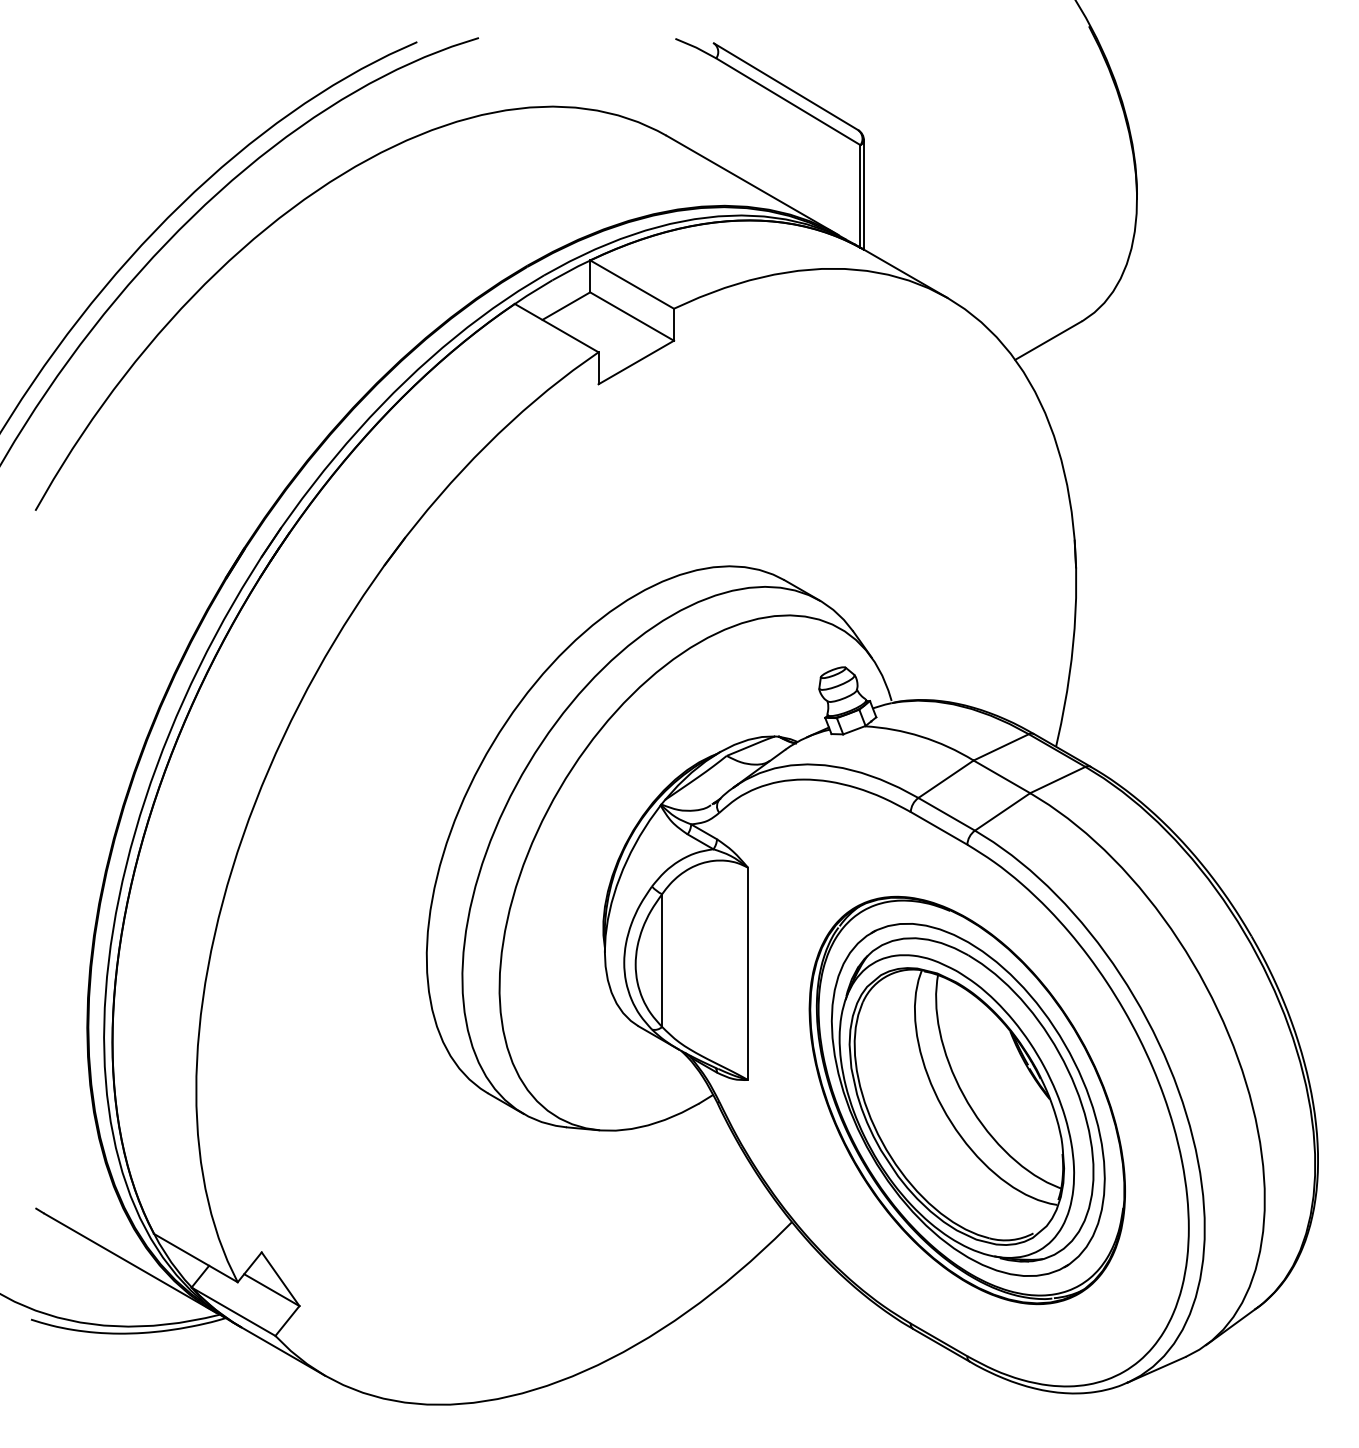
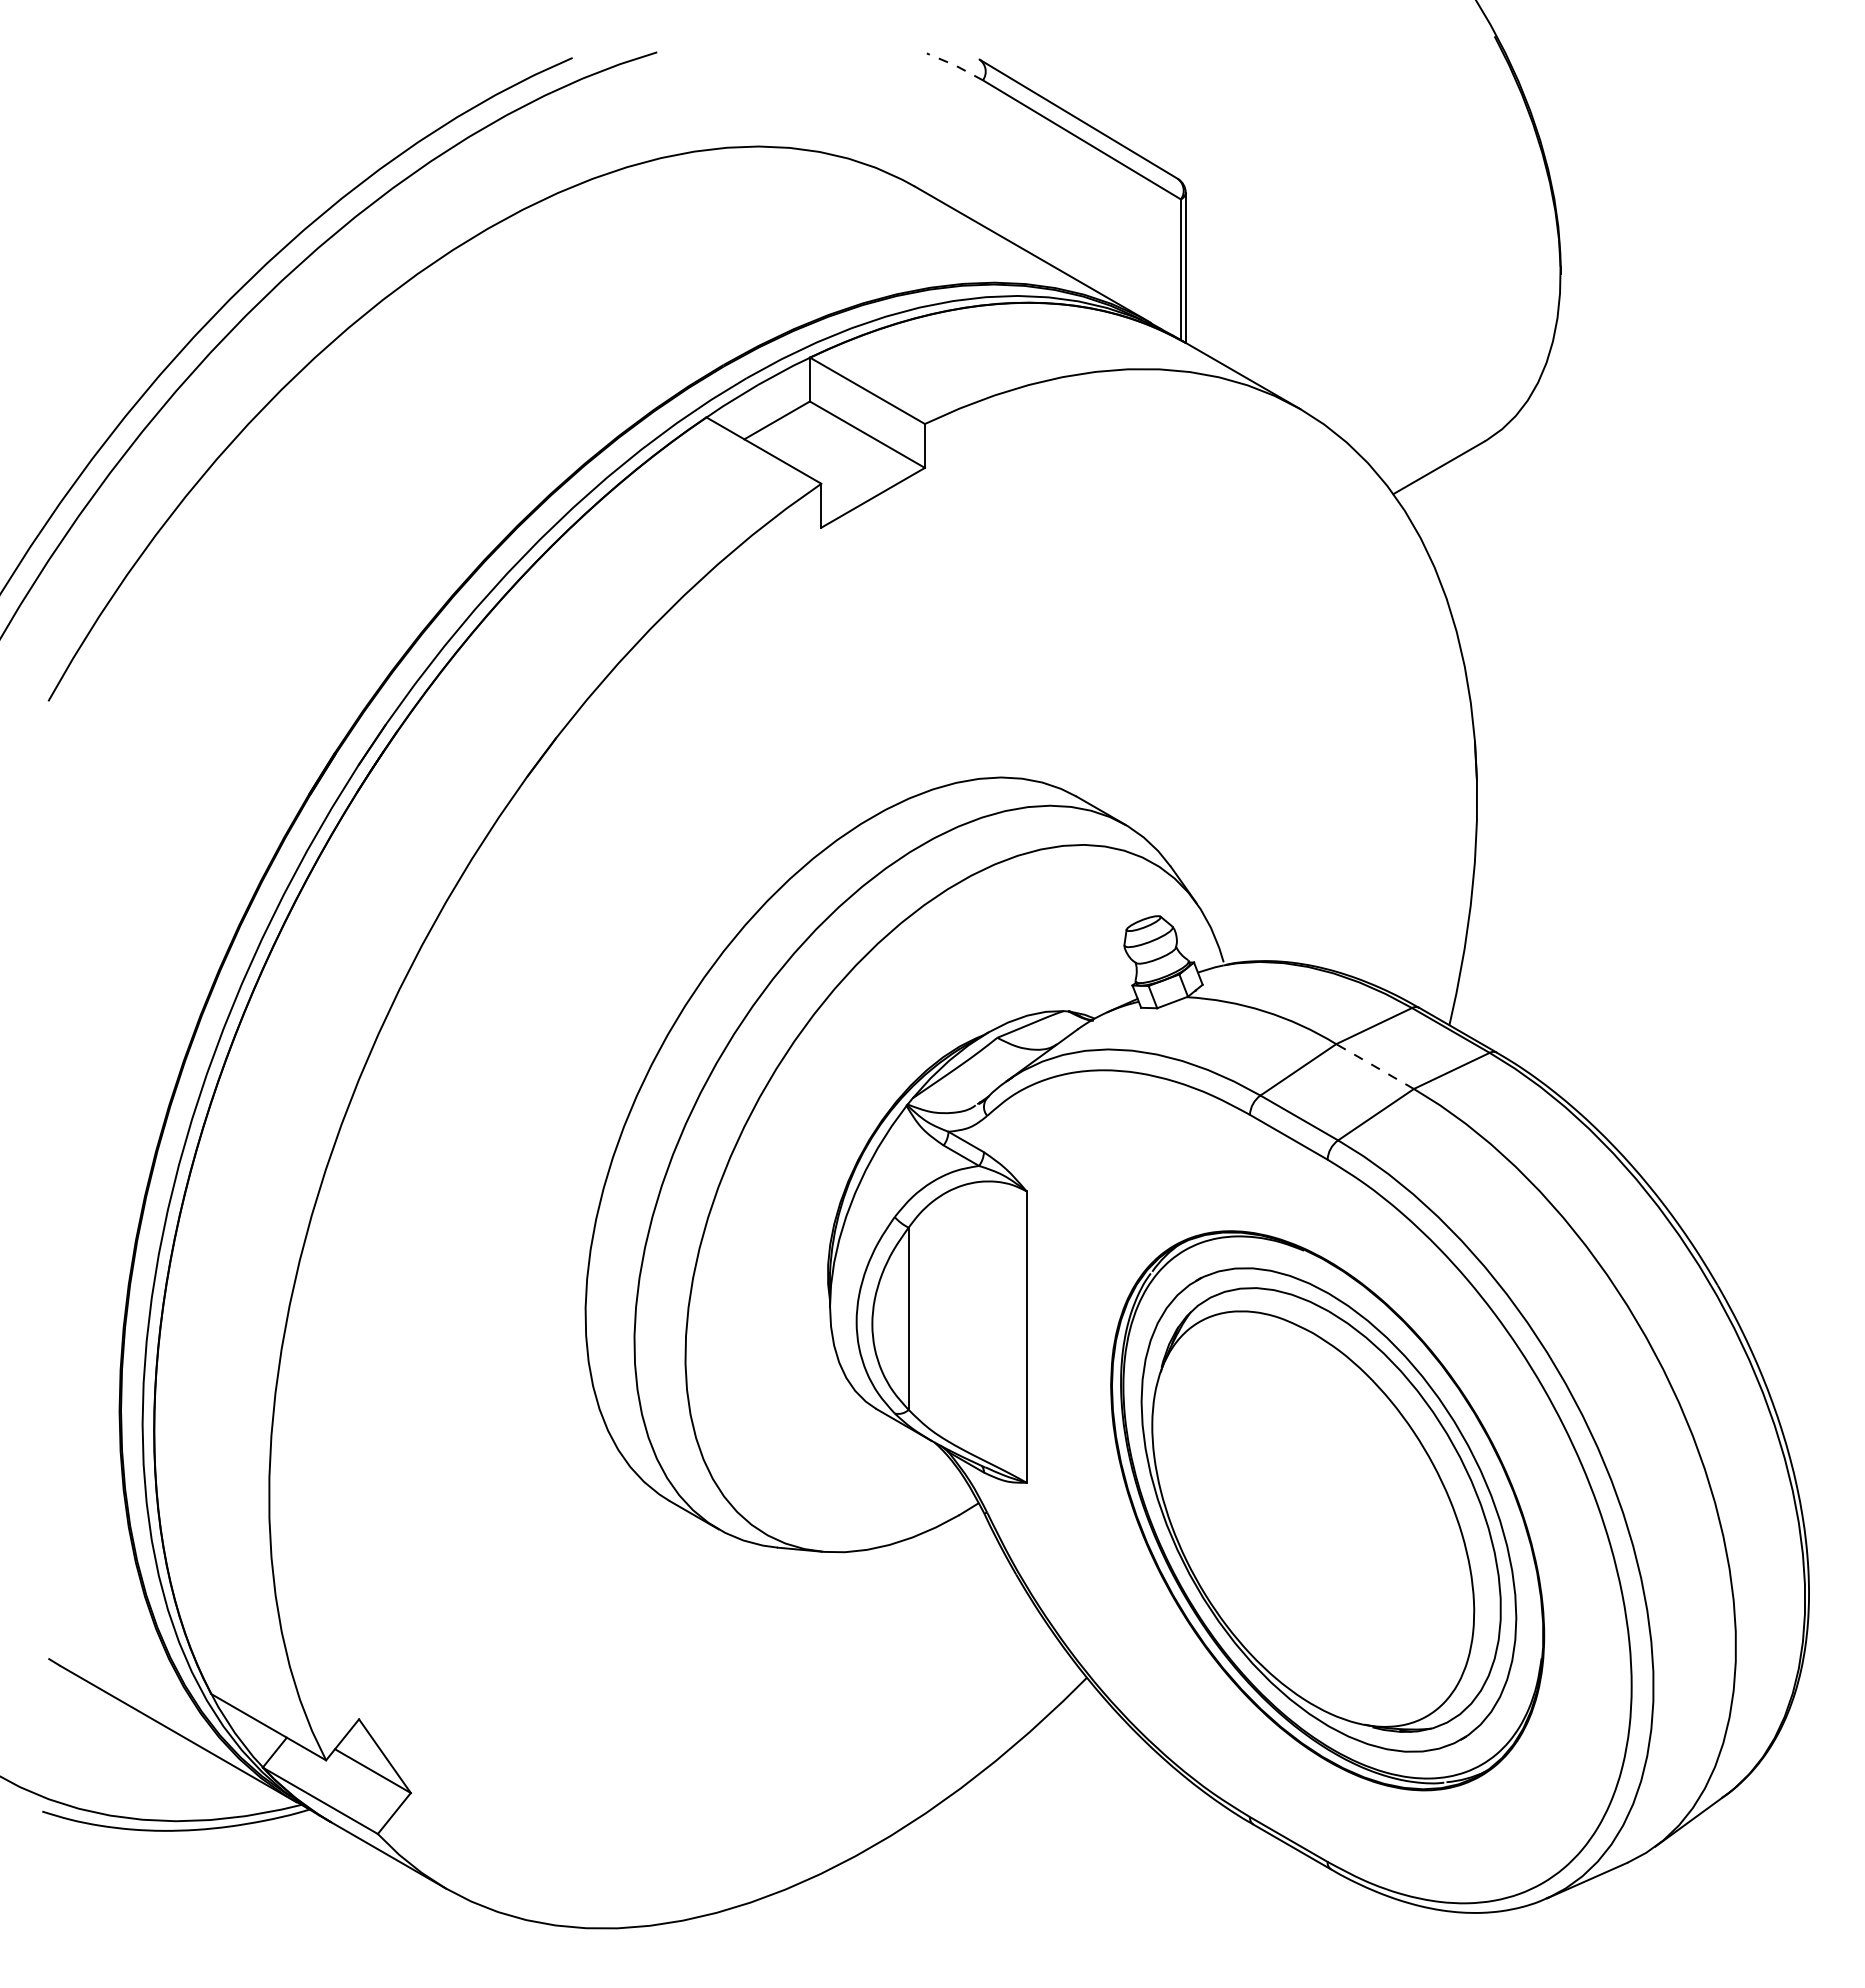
line: (696, 47) -> (955, 65), solid -> dashed
line: (1002, 776) -> (1375, 1066), solid -> dashed
part: (957, 1106) -> (1313, 1519), removed

